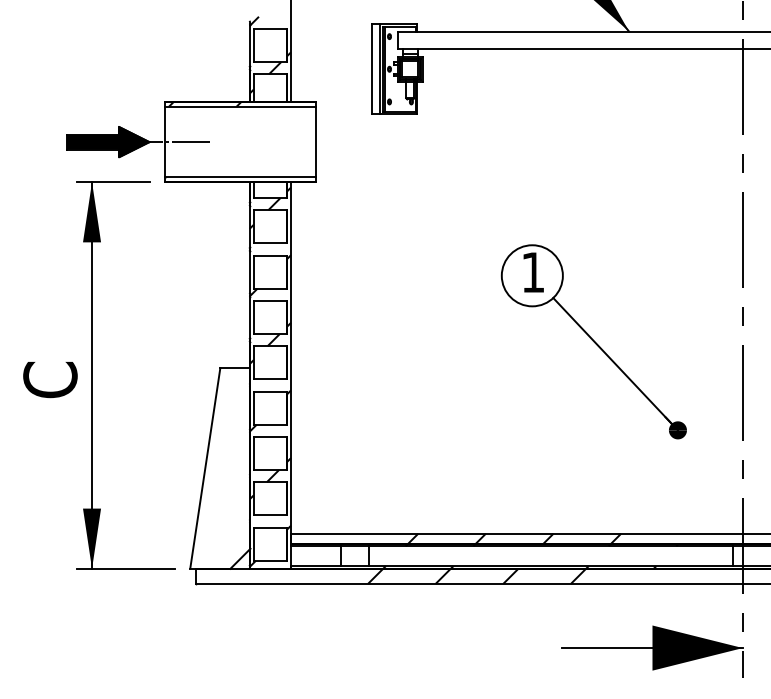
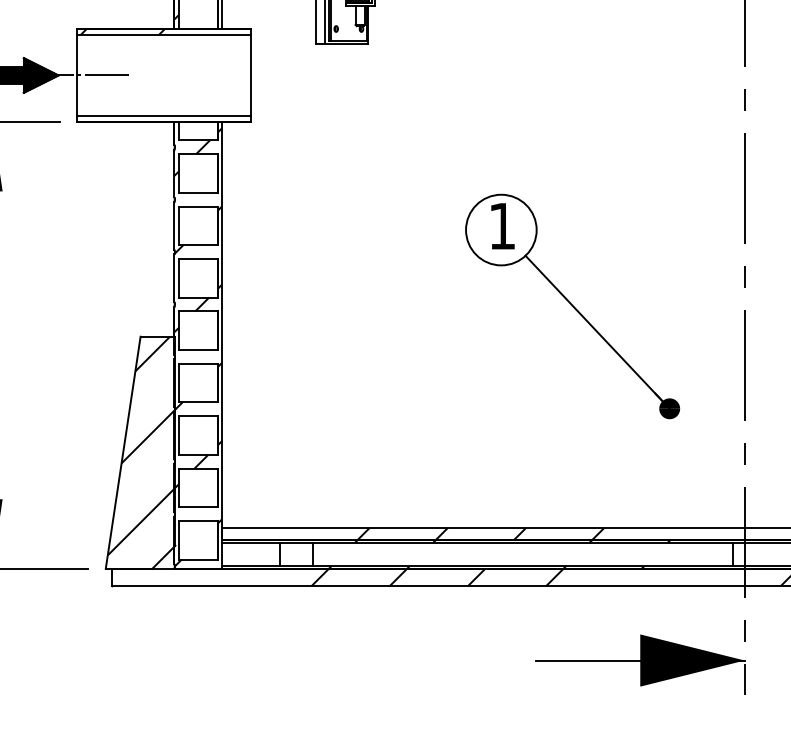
hatch: (220, 462) -> (140, 445), added

